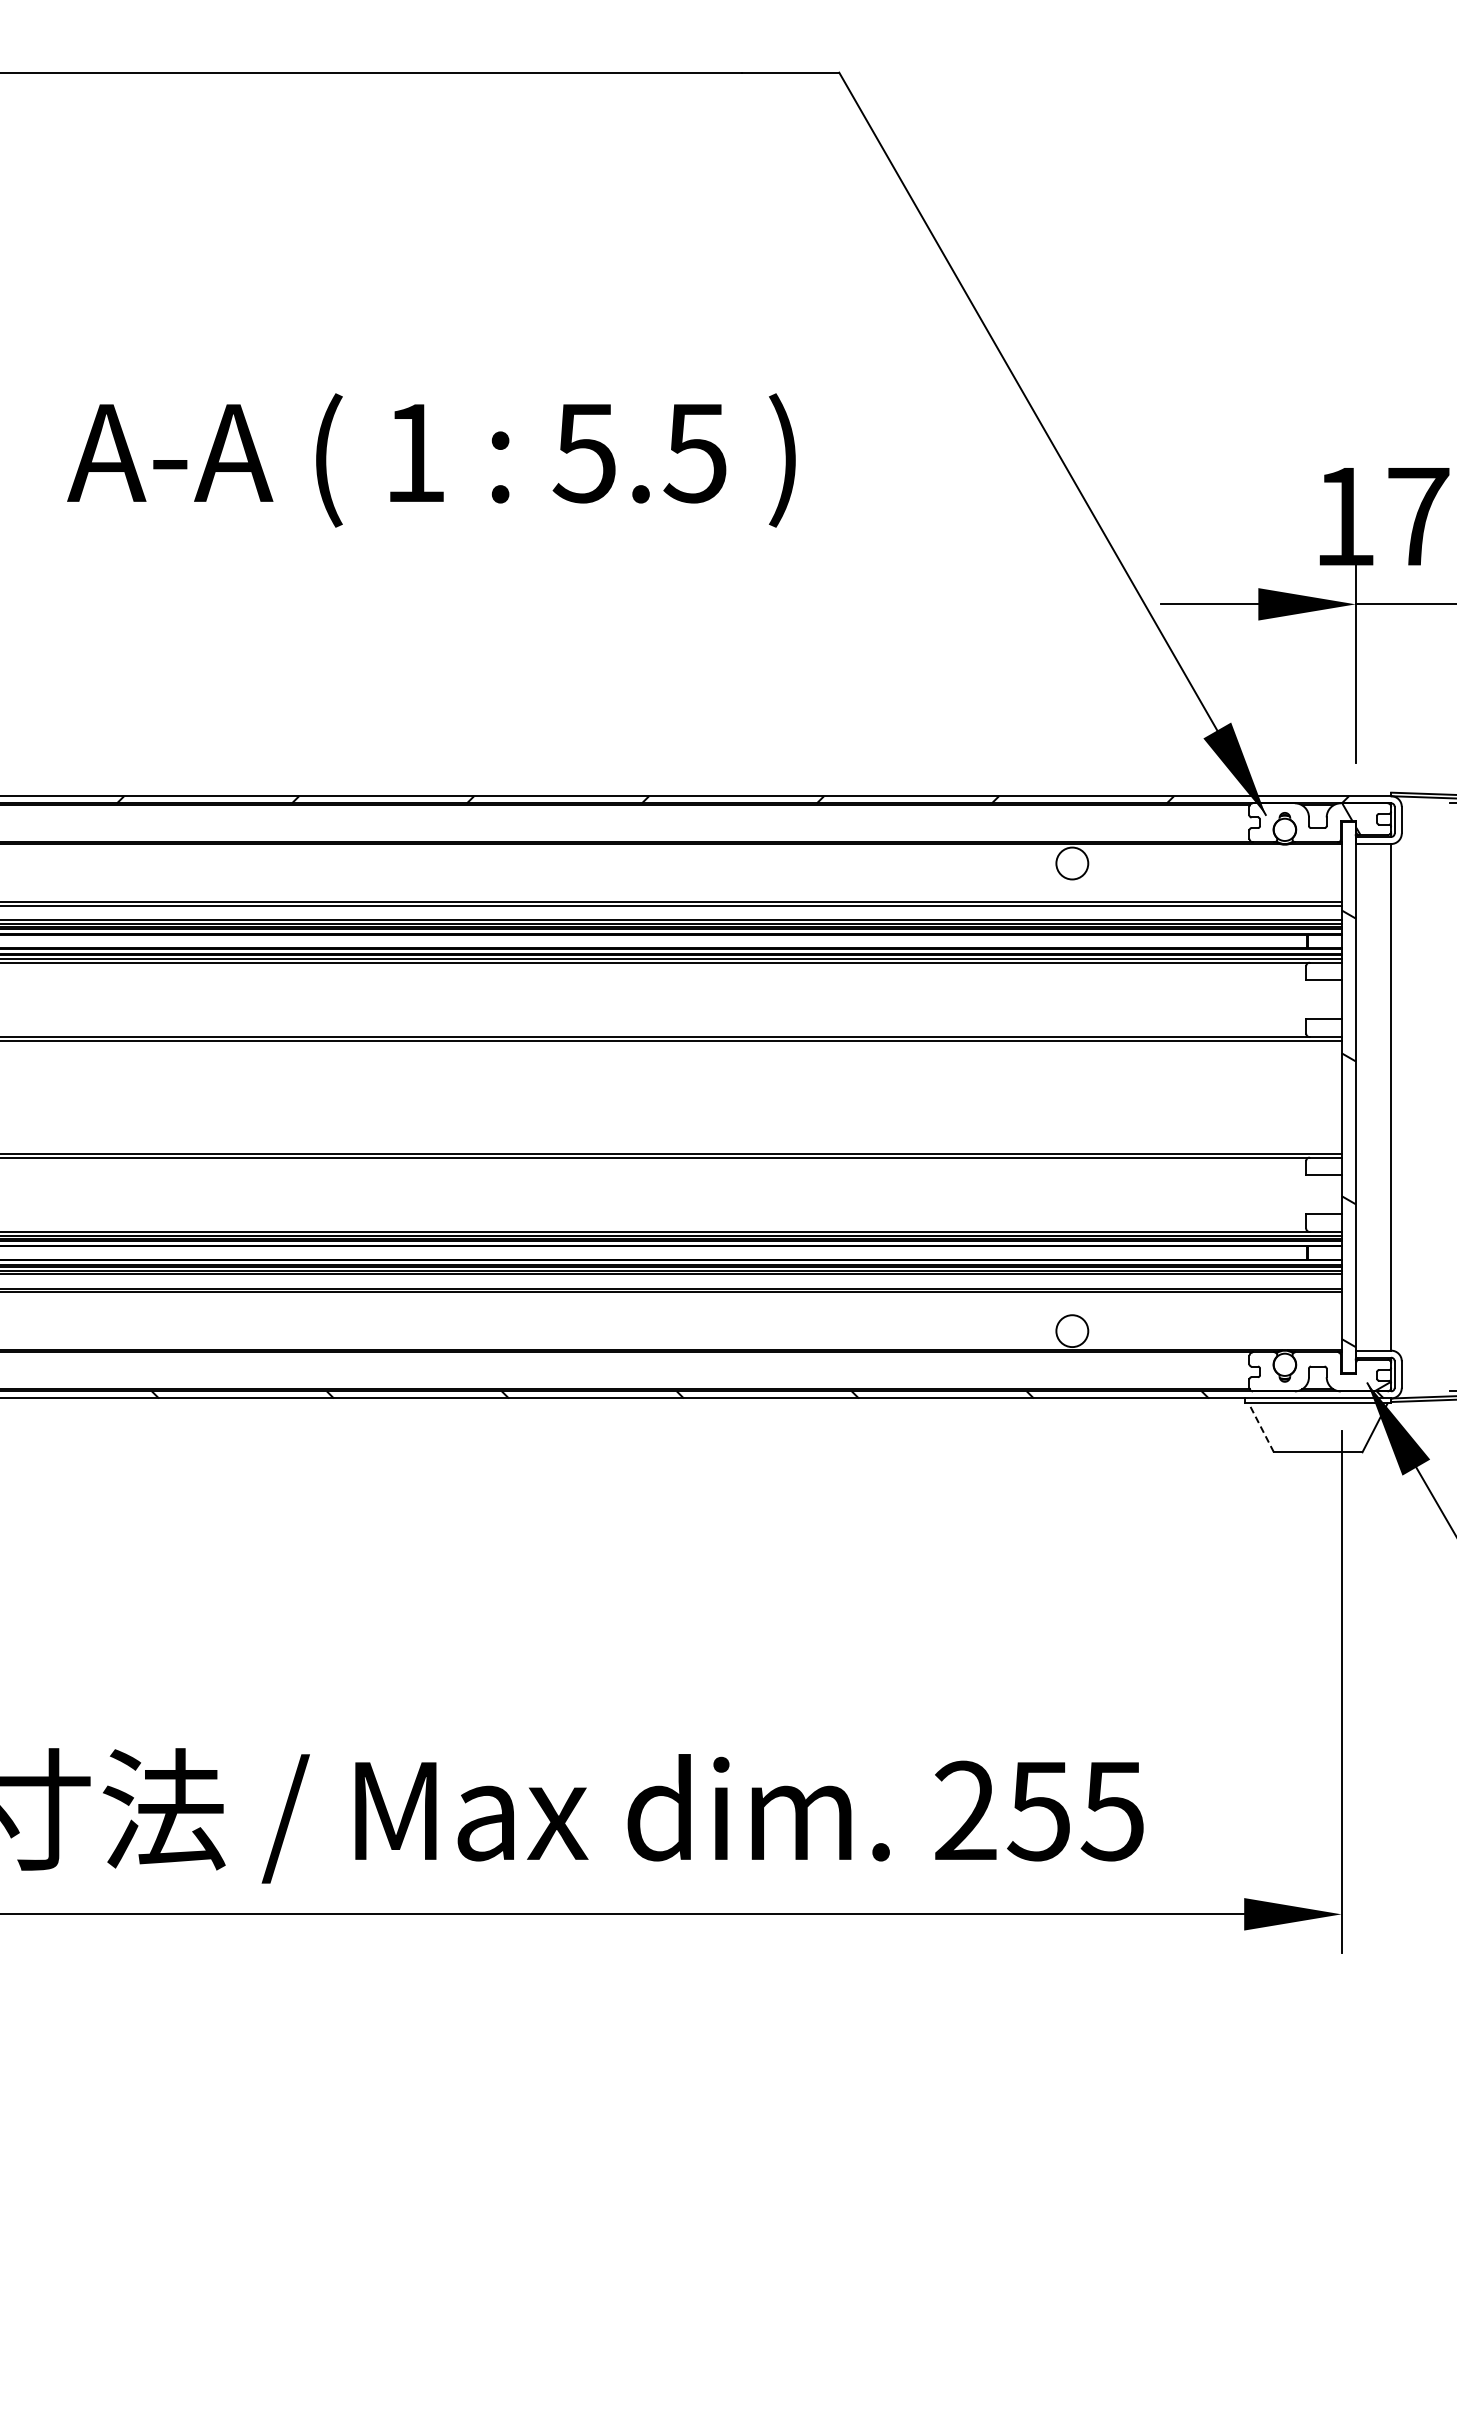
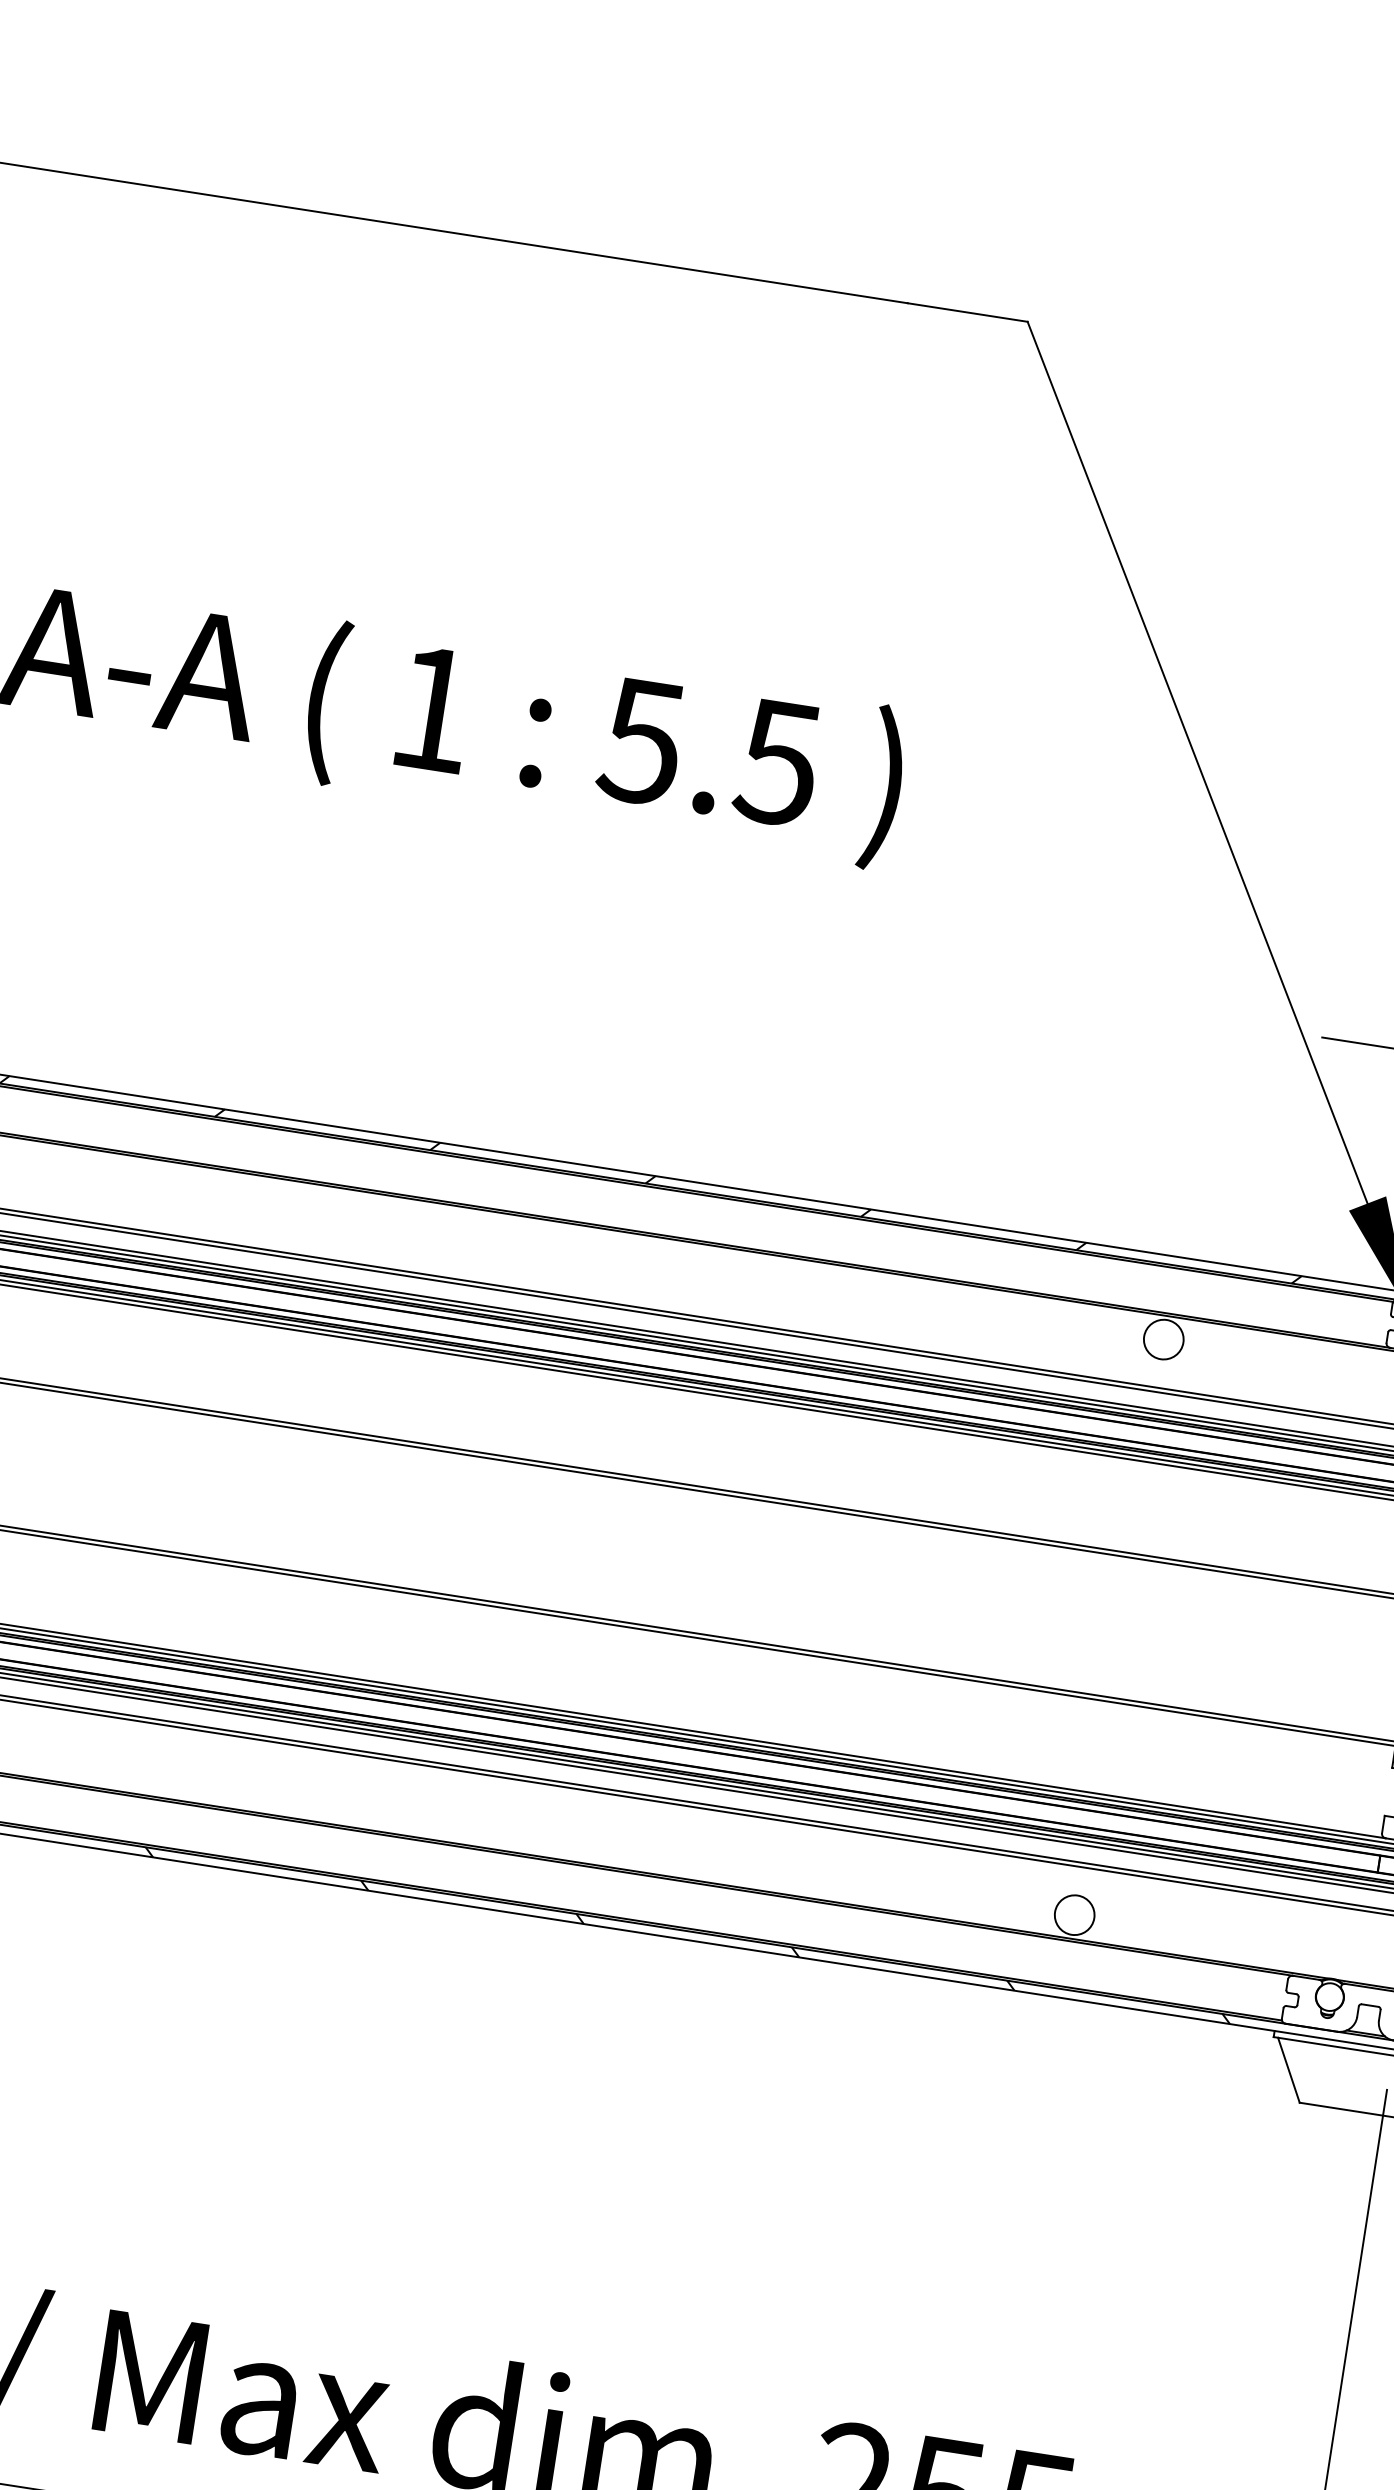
line: (1261, 1427) -> (1289, 2069), dashed -> solid

